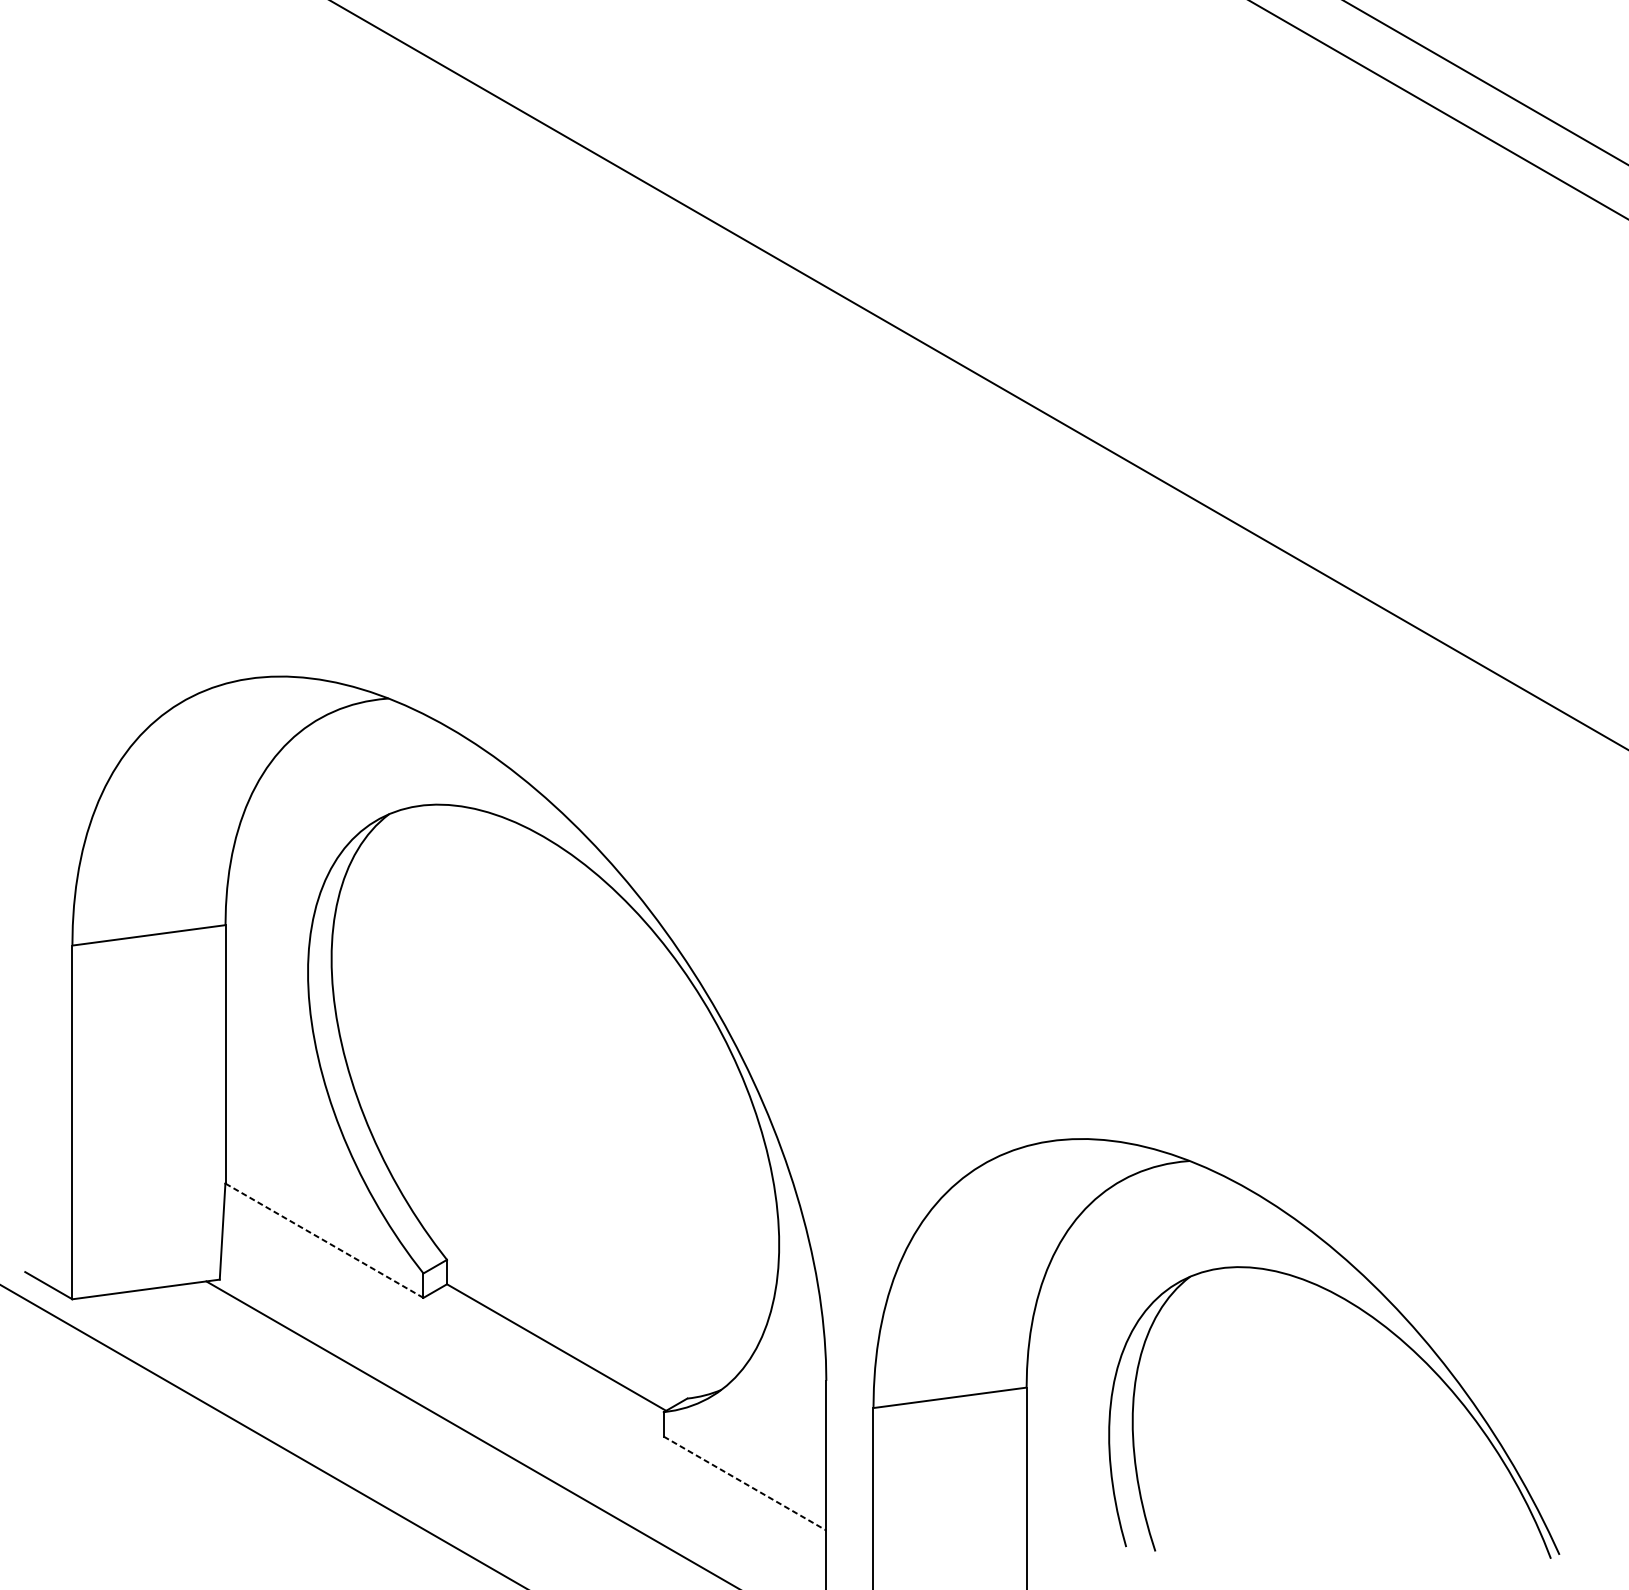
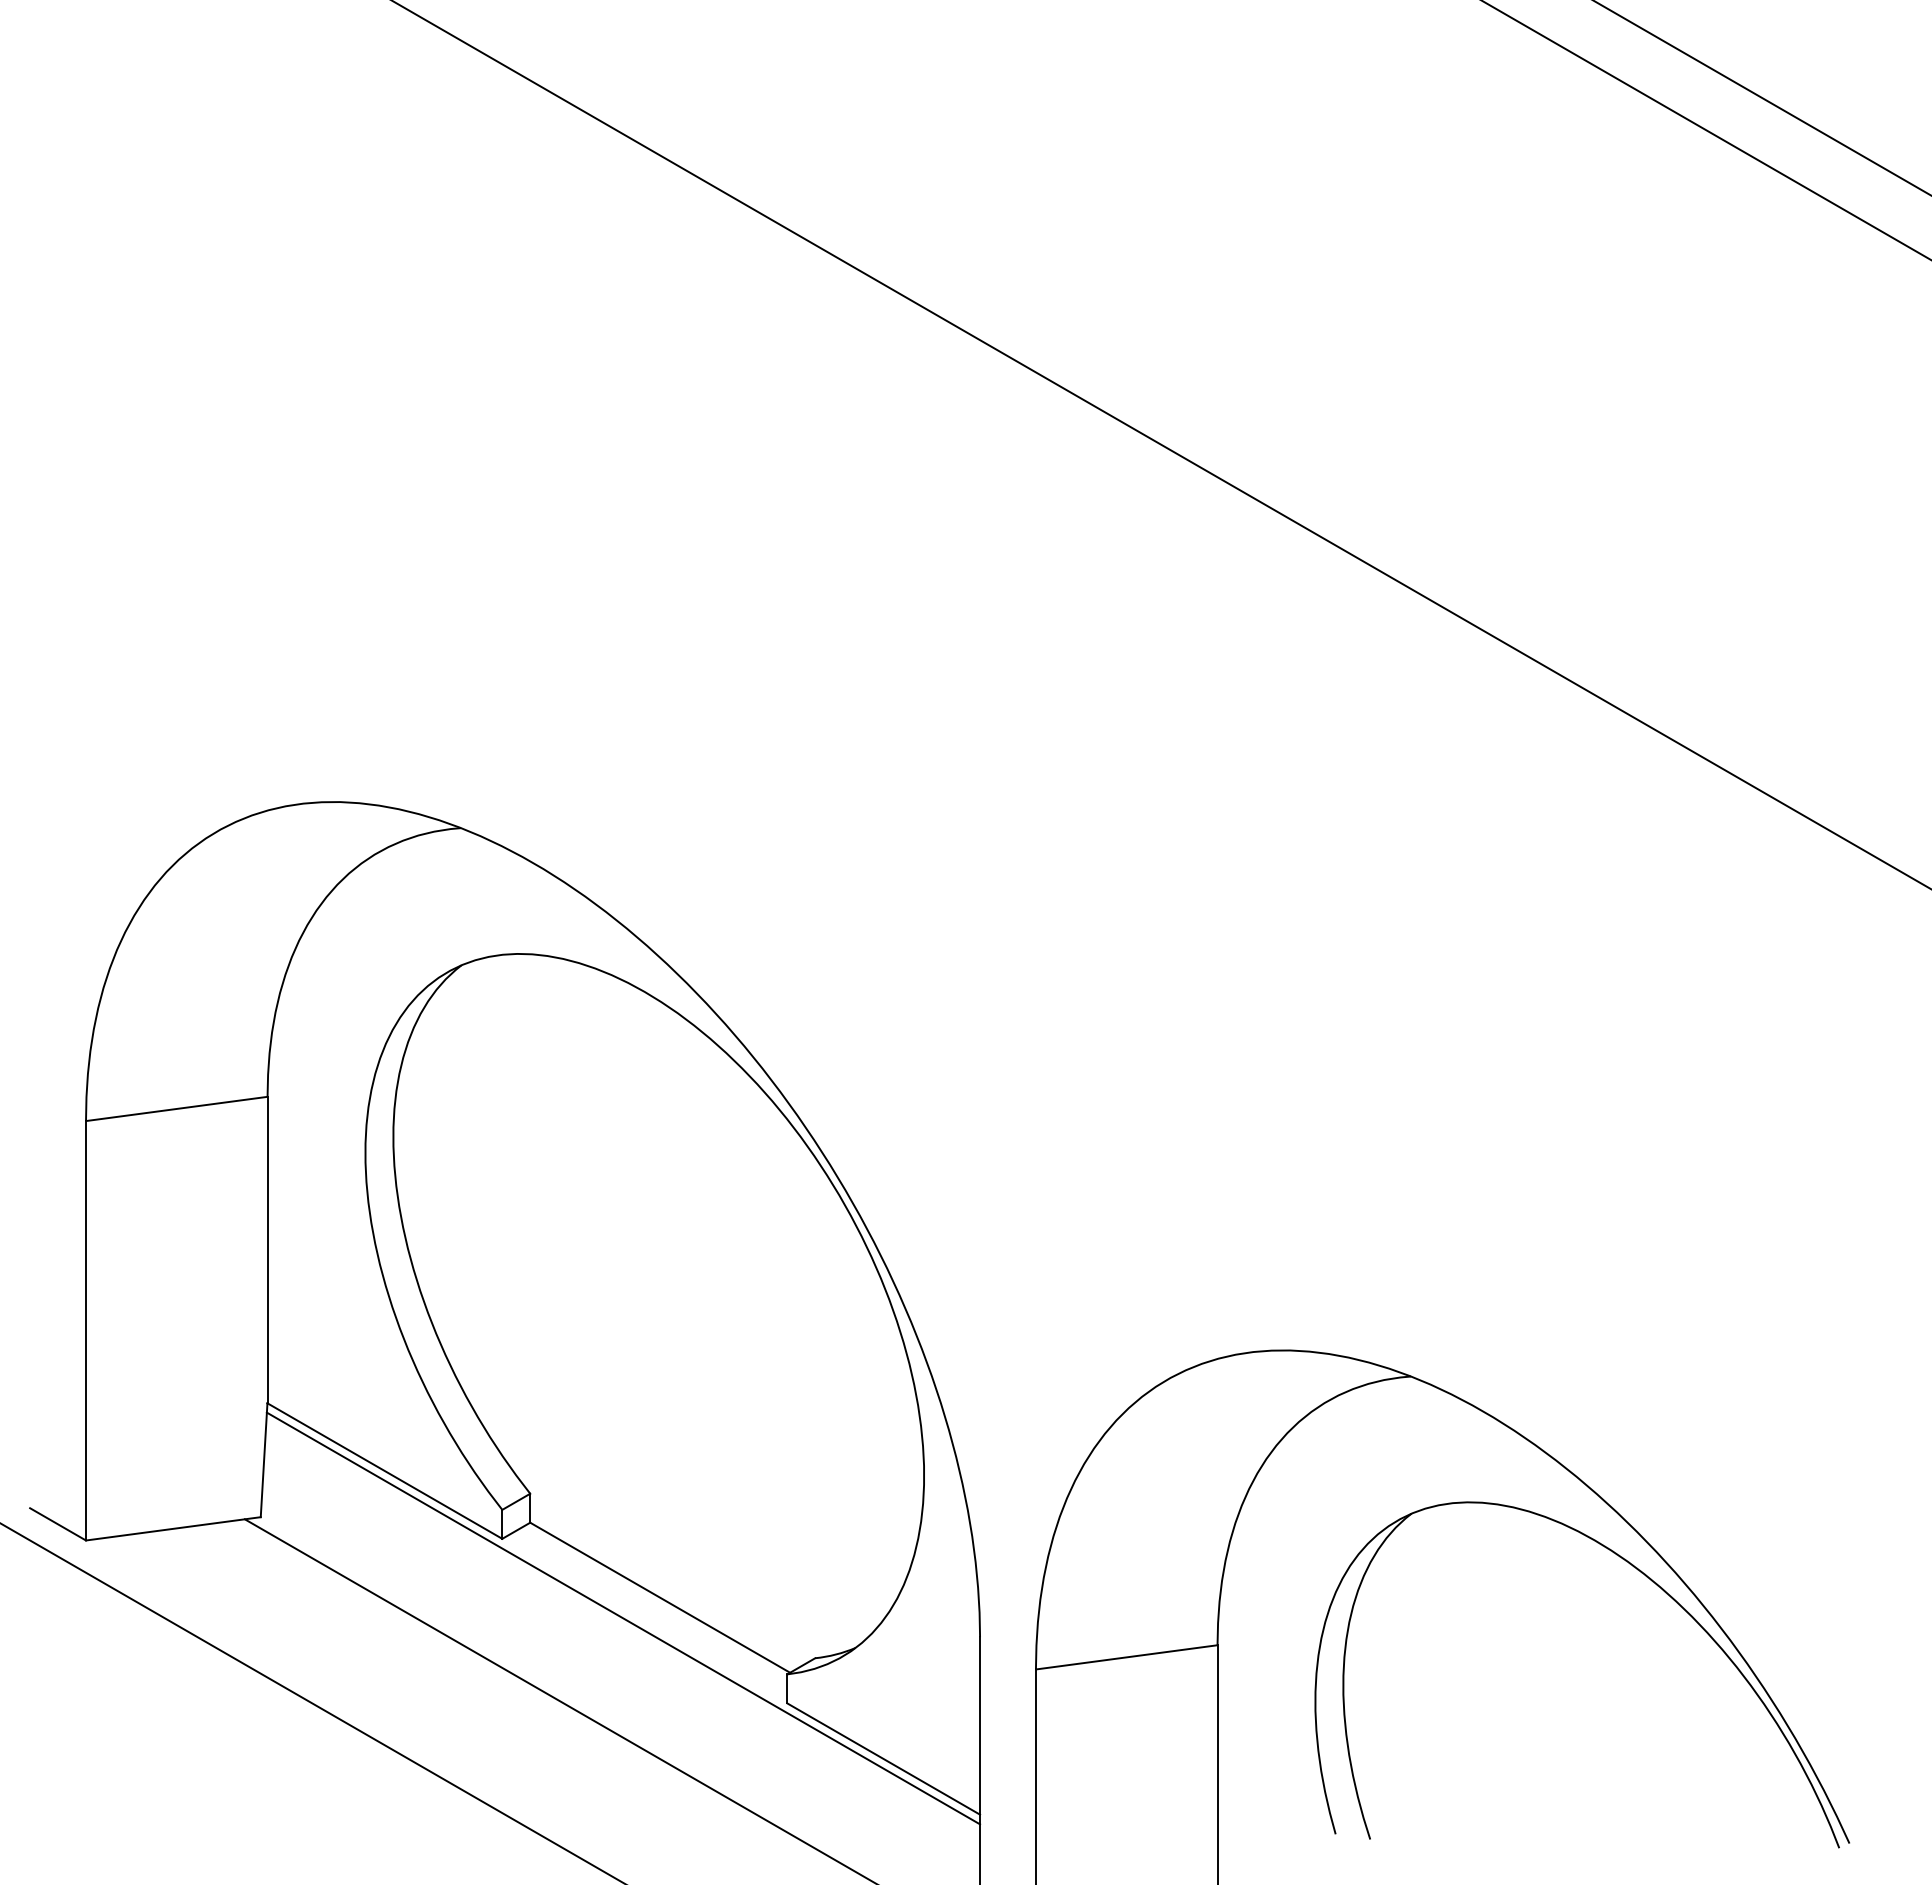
line: (324, 1241) -> (384, 1471), dashed -> solid
line: (525, 1365) -> (623, 1618), added
line: (745, 1483) -> (884, 1759), dashed -> solid

